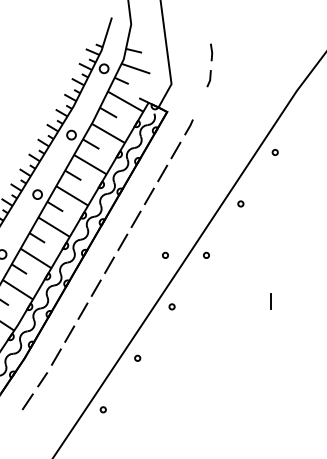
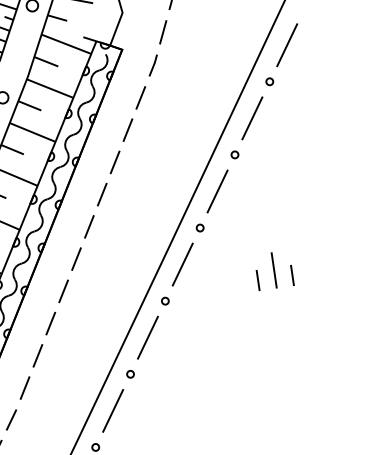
line: (199, 103) -> (162, 32), added
line: (292, 126) -> (287, 44), added
line: (257, 177) -> (251, 117), added
line: (223, 229) -> (217, 191), added
circle: (165, 254) -> (146, 234), removed
line: (189, 280) -> (182, 263), added
line: (257, 295) -> (273, 270), added
line: (244, 301) -> (258, 280), added
line: (154, 332) -> (147, 337), added
line: (120, 383) -> (113, 410), added

